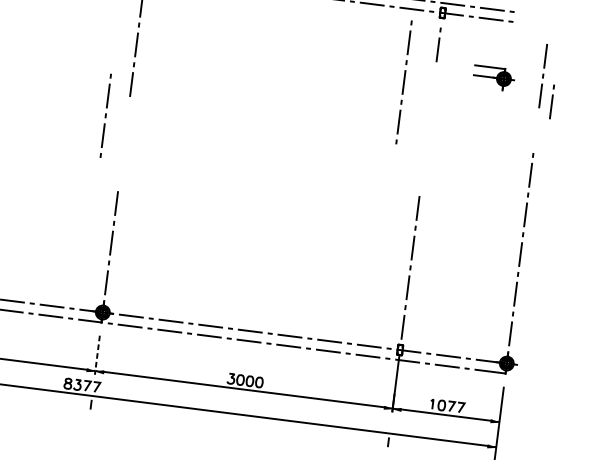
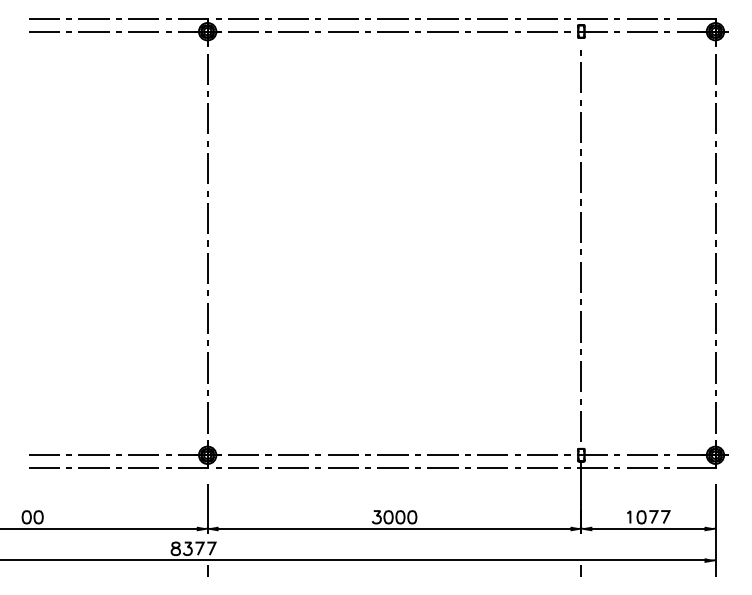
part: (493, 78) -> (702, 32), moved
line: (403, 82) -> (580, 177), moved
line: (552, 101) -> (715, 162), moved
line: (105, 115) -> (207, 243), moved
line: (97, 354) -> (207, 508), dashed -> solid

